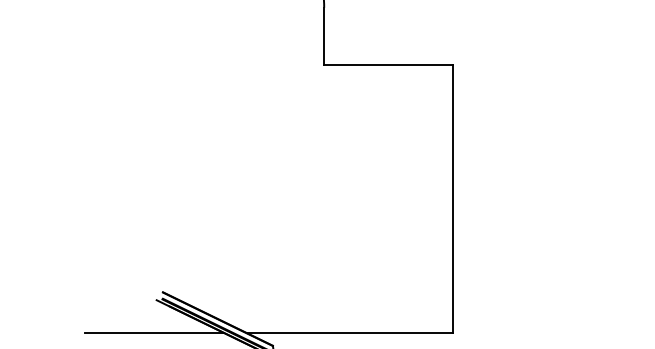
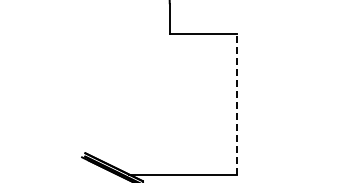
line: (453, 197) -> (237, 103), solid -> dashed
line: (153, 333) -> (80, 174), removed

